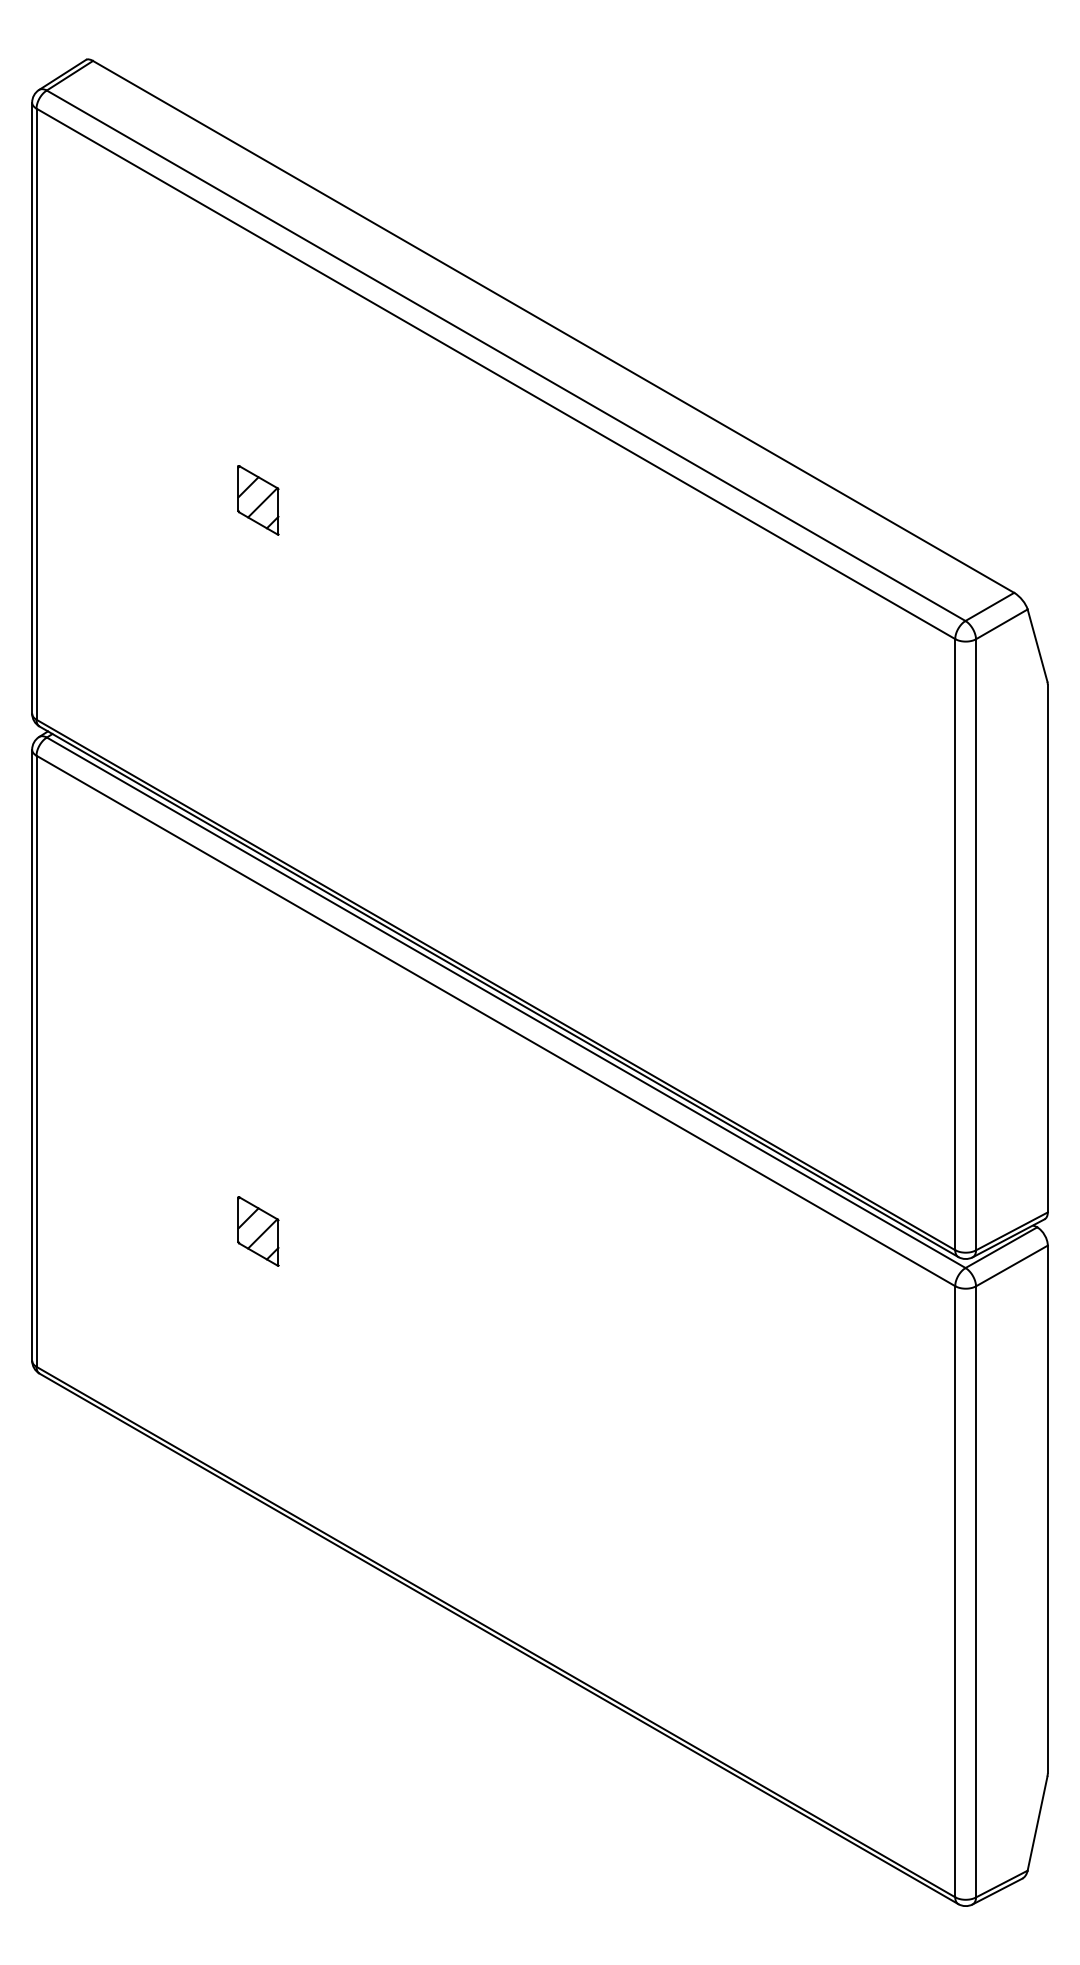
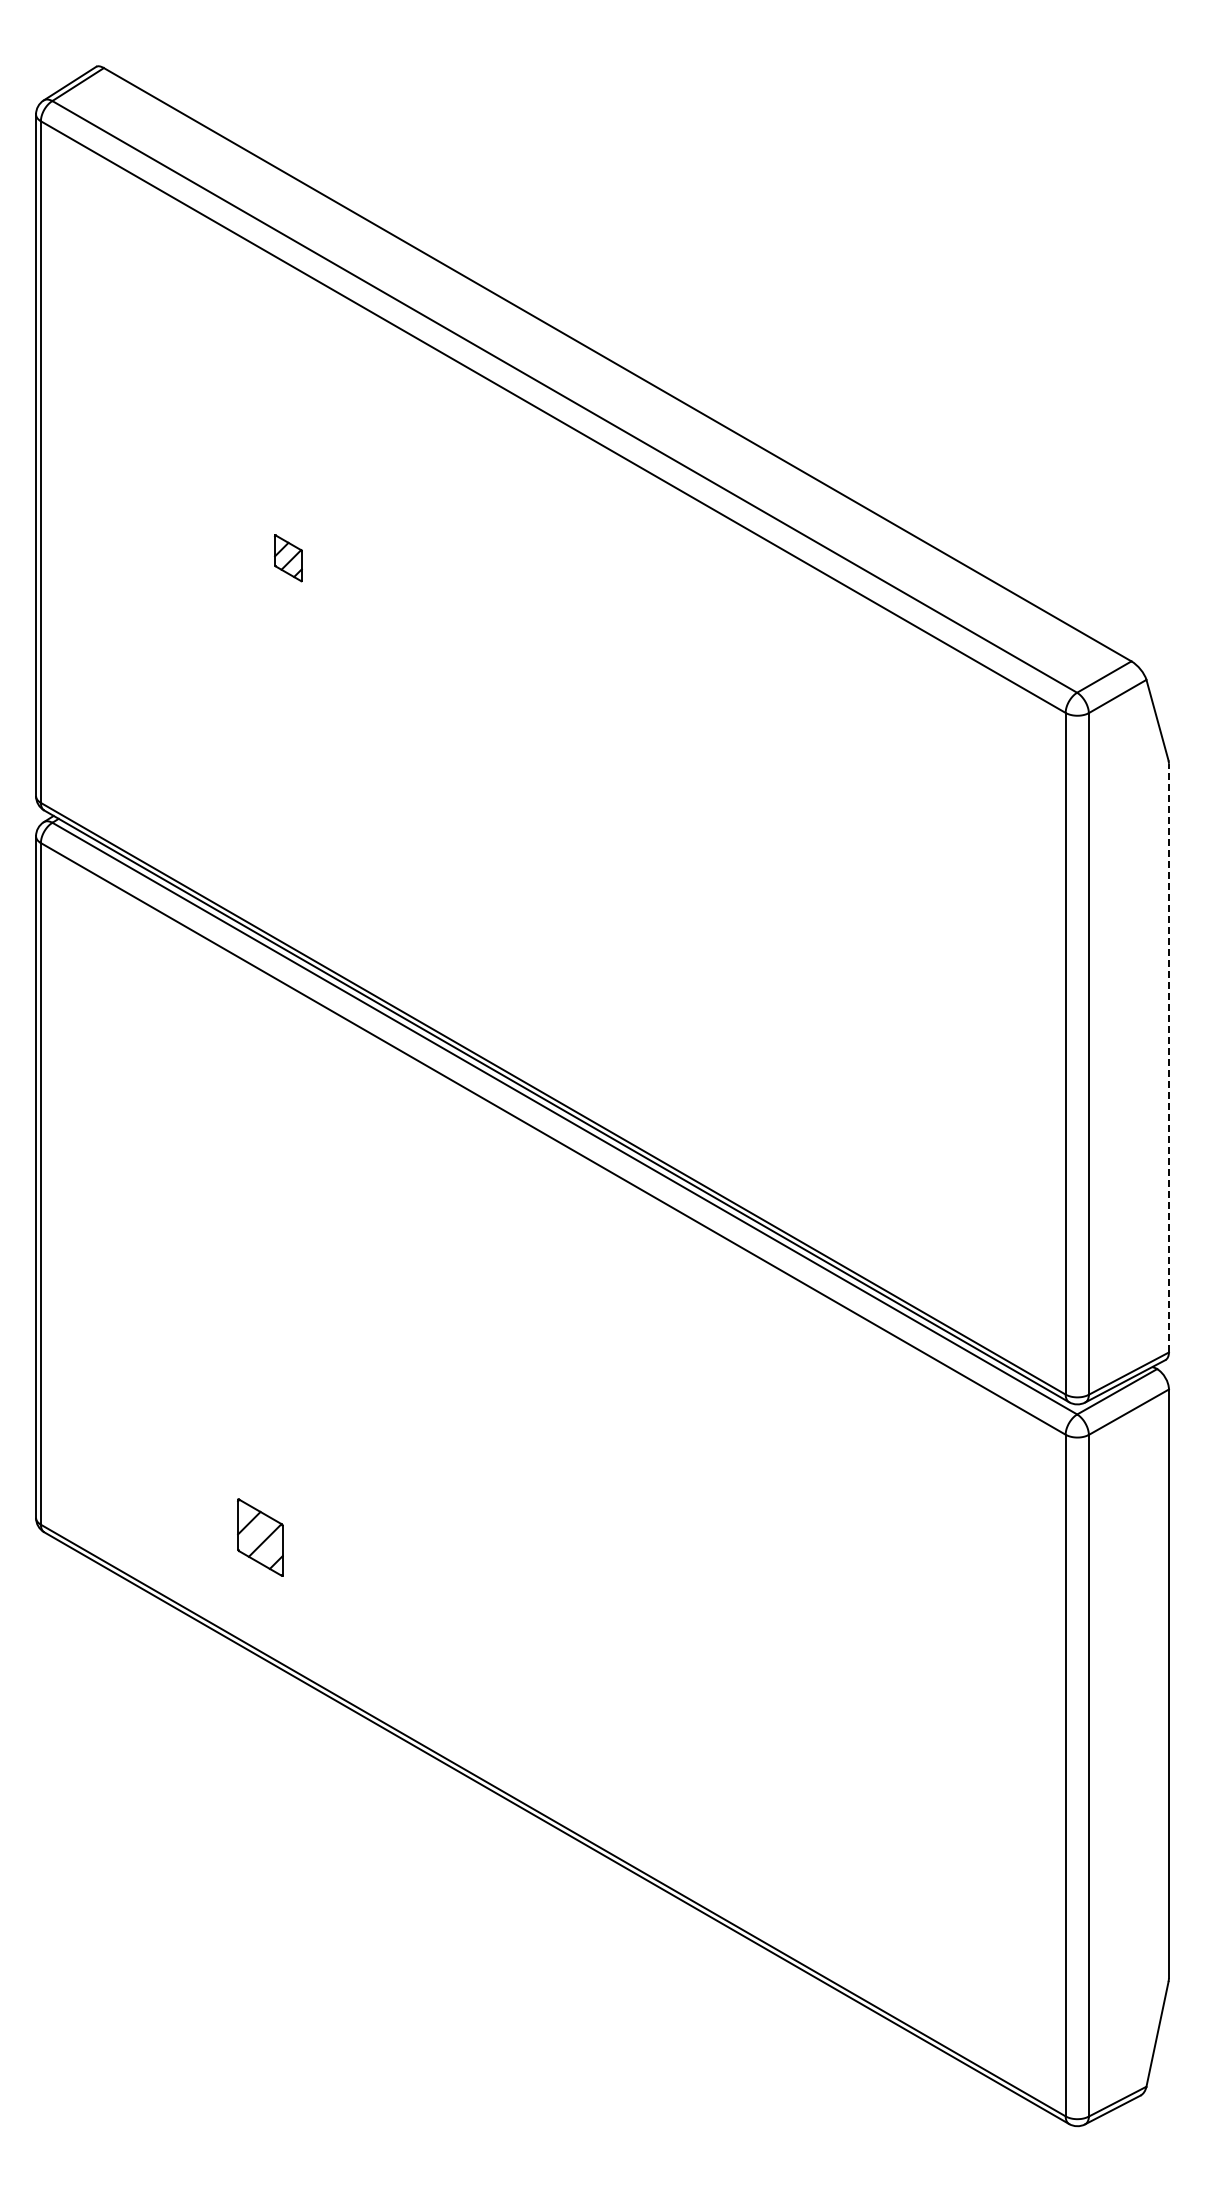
part: (258, 500) -> (288, 558), size x0.6
line: (1047, 947) -> (1168, 1057), solid -> dashed
part: (258, 1231) -> (260, 1537), moved

